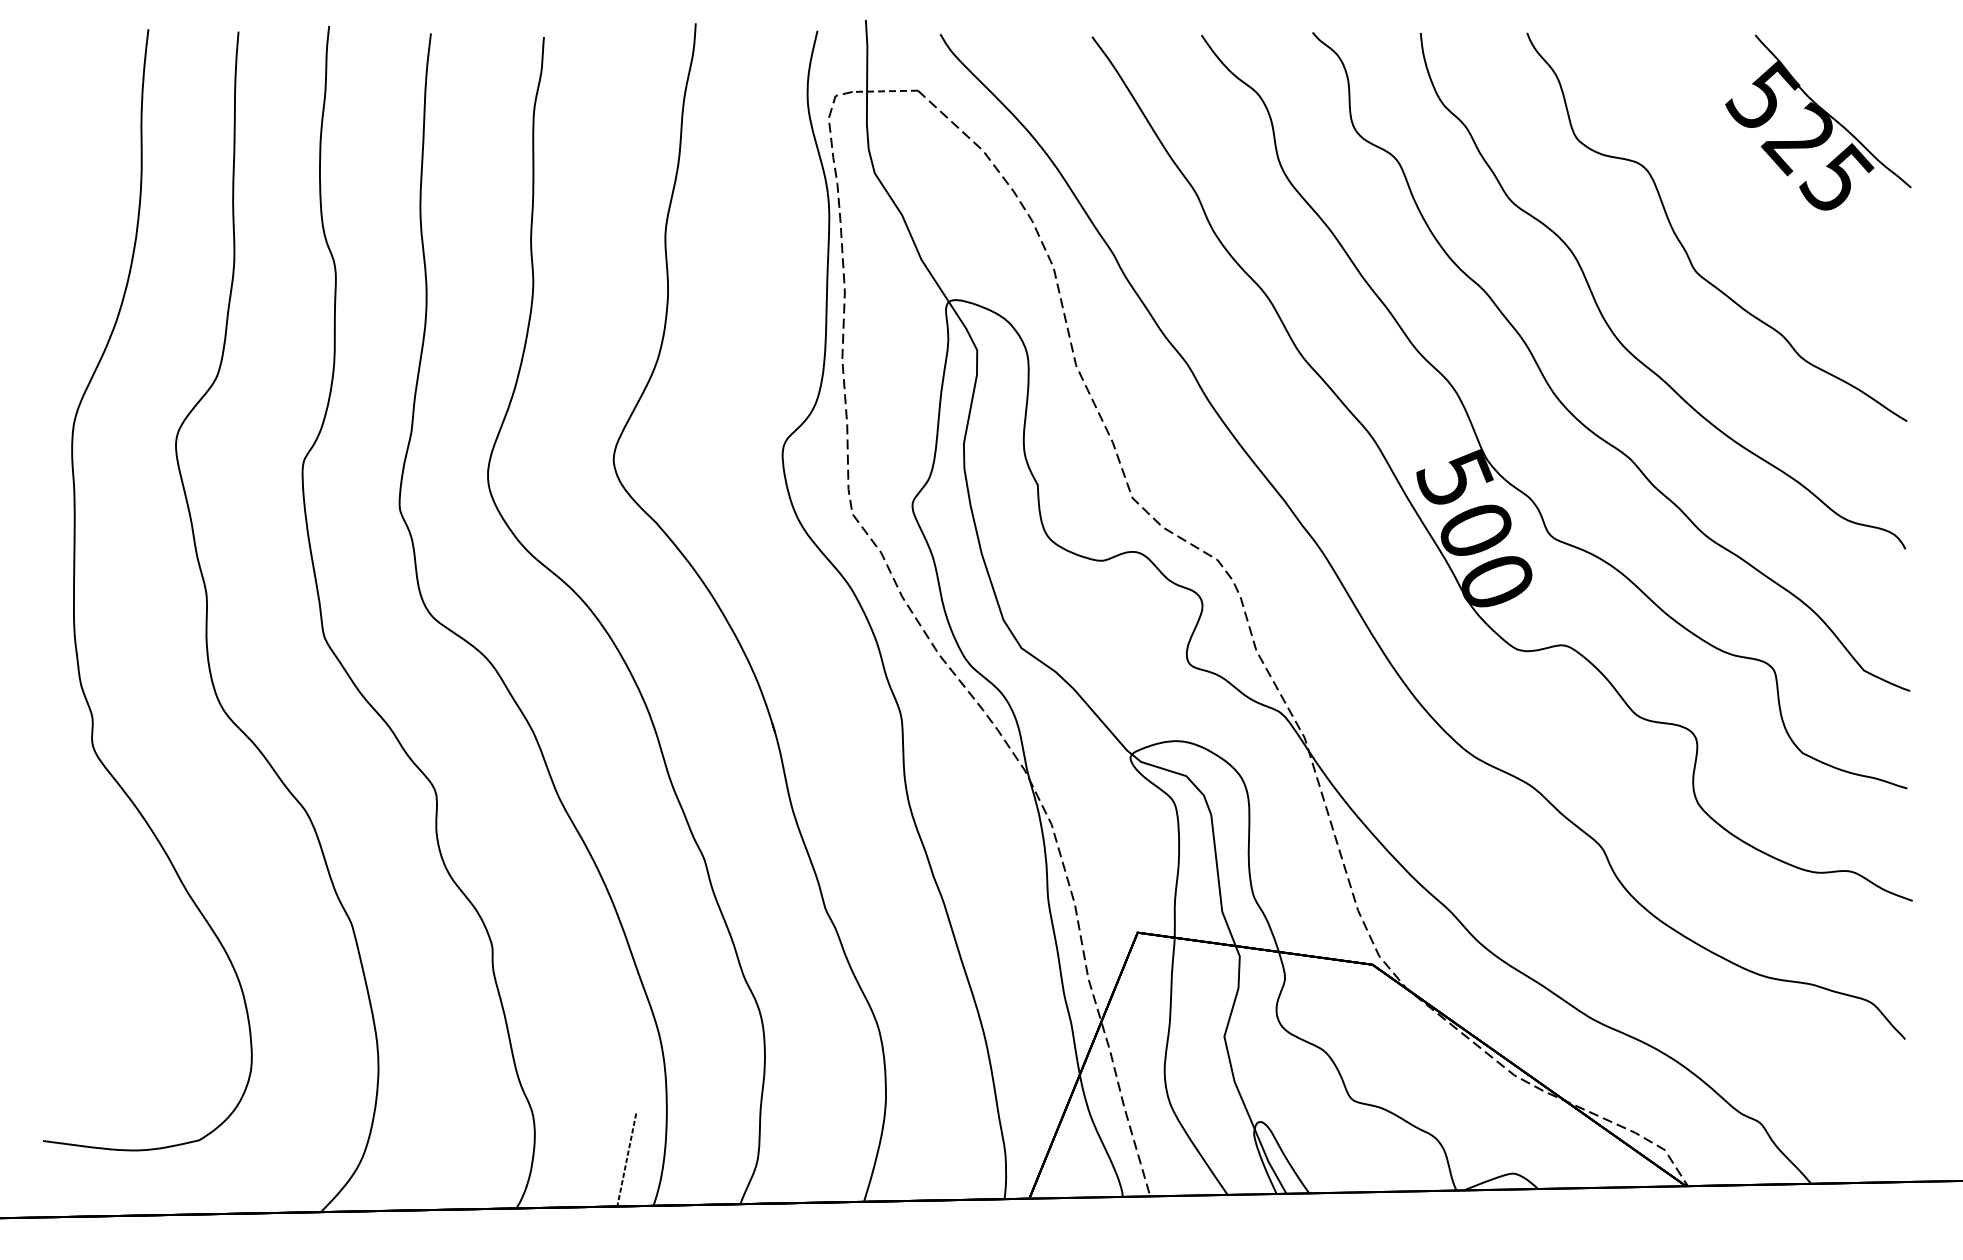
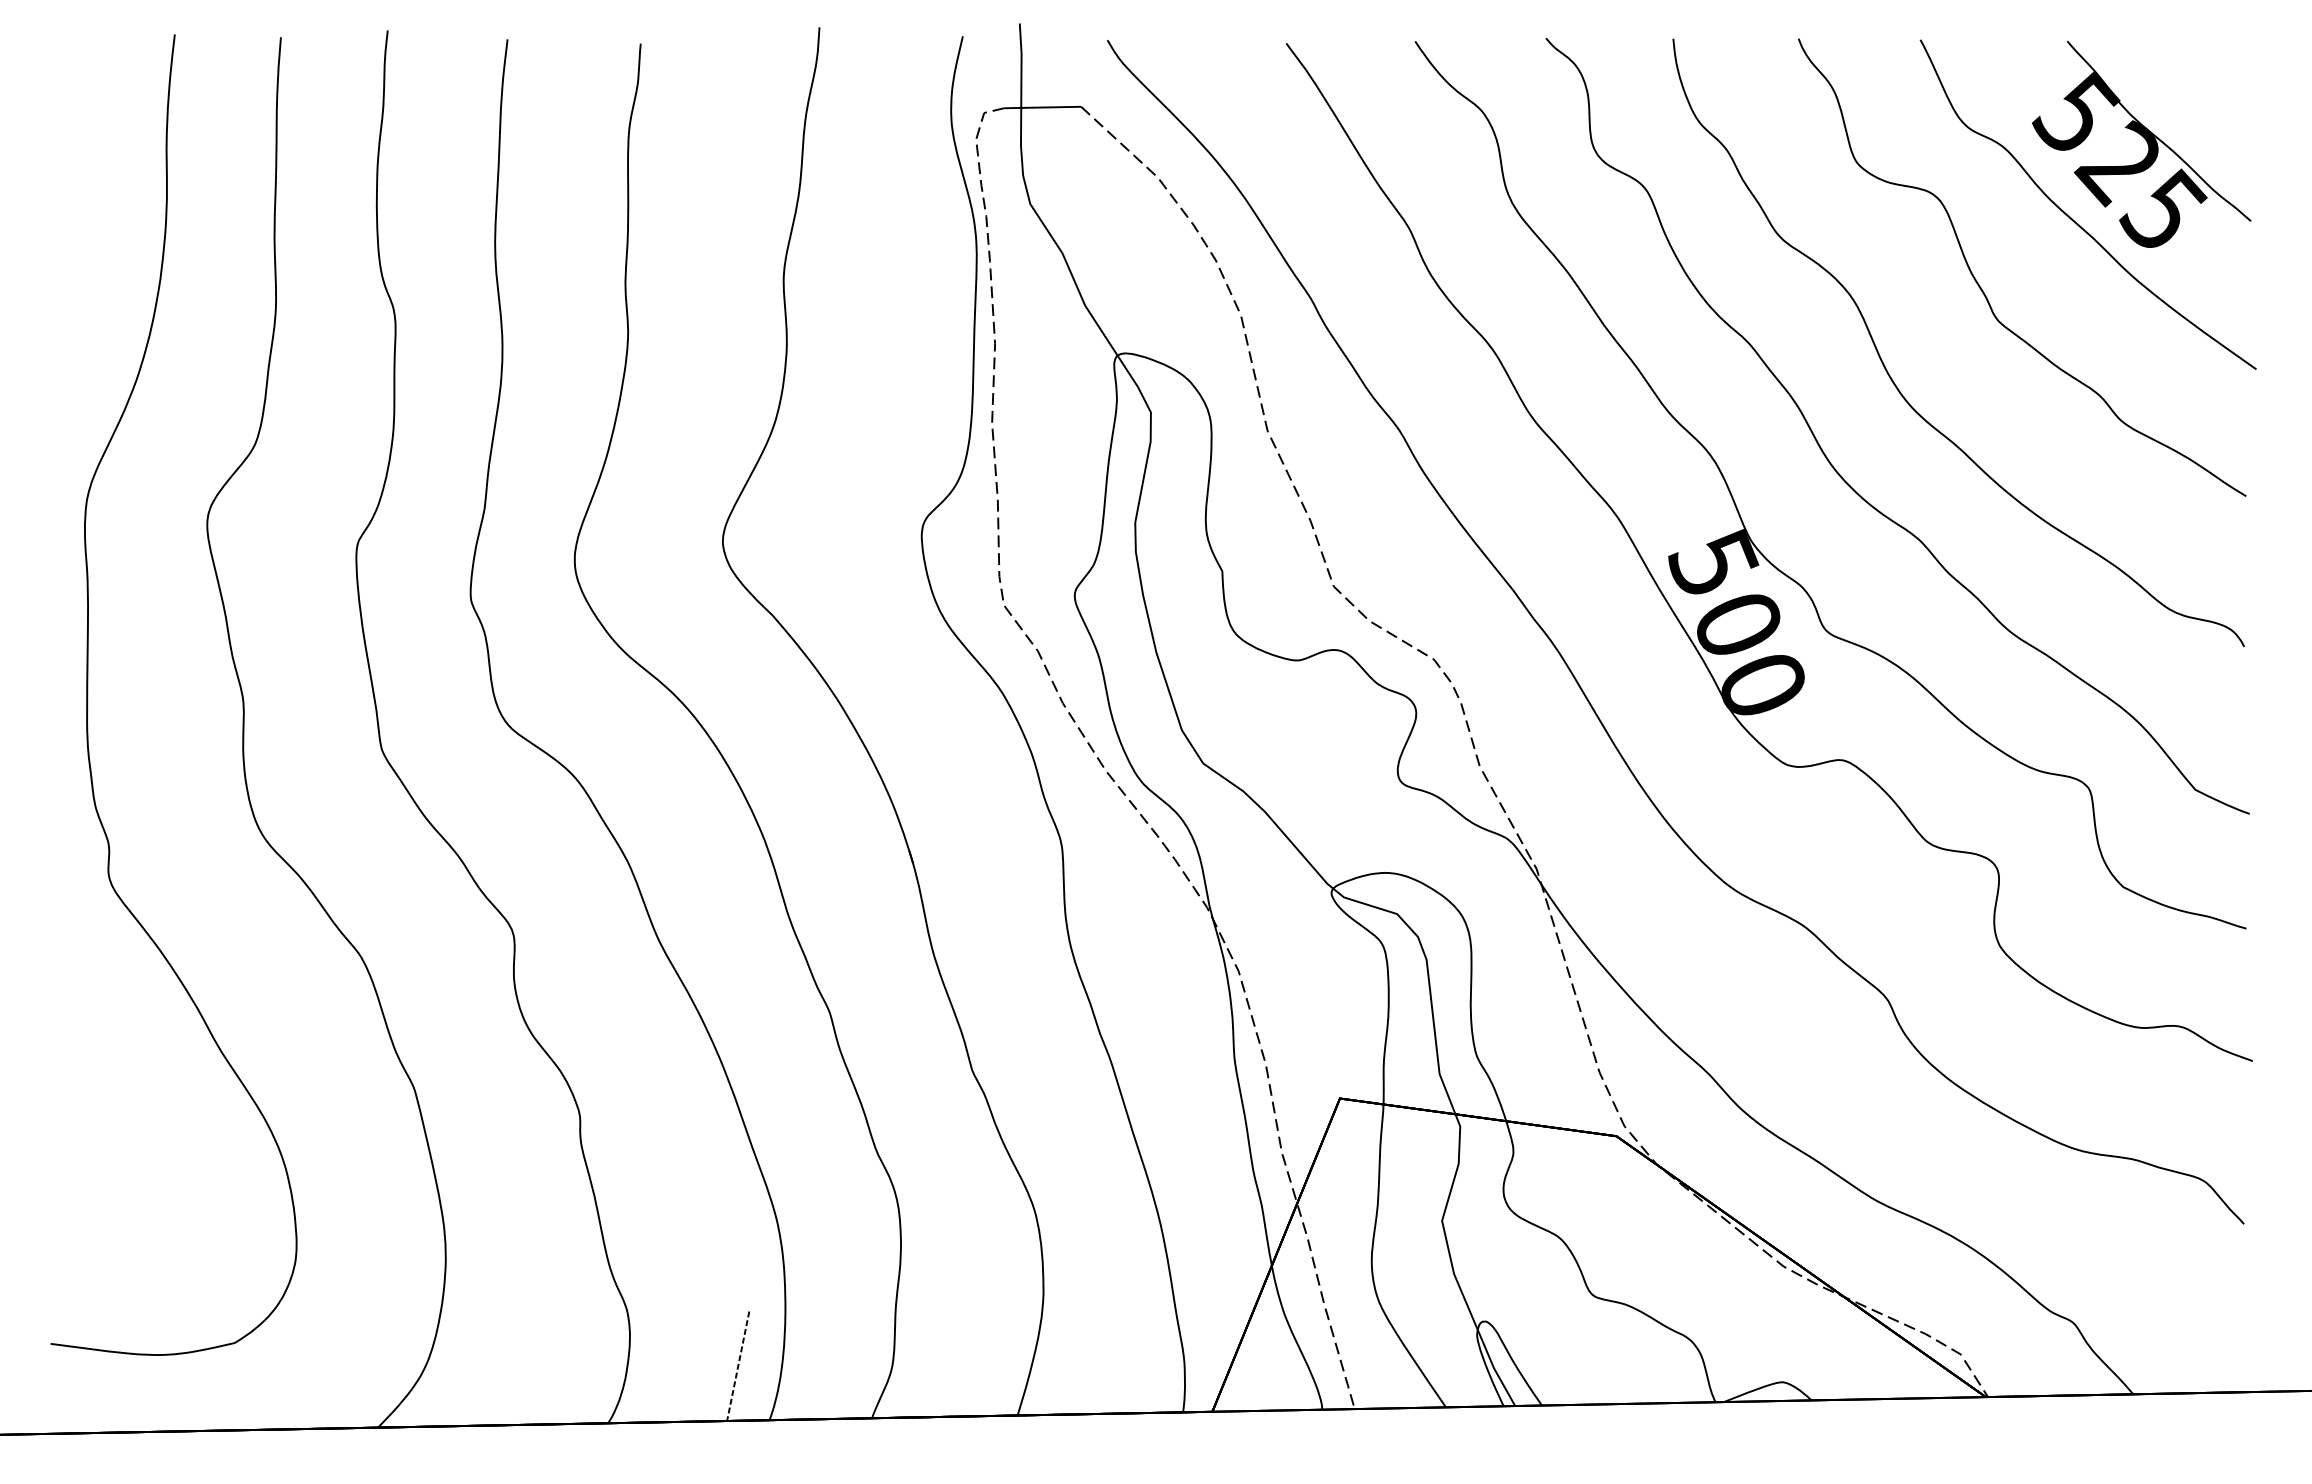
line: (885, 91) -> (1042, 107), dashed -> solid
curve: (1763, 188) -> (2077, 222), added

